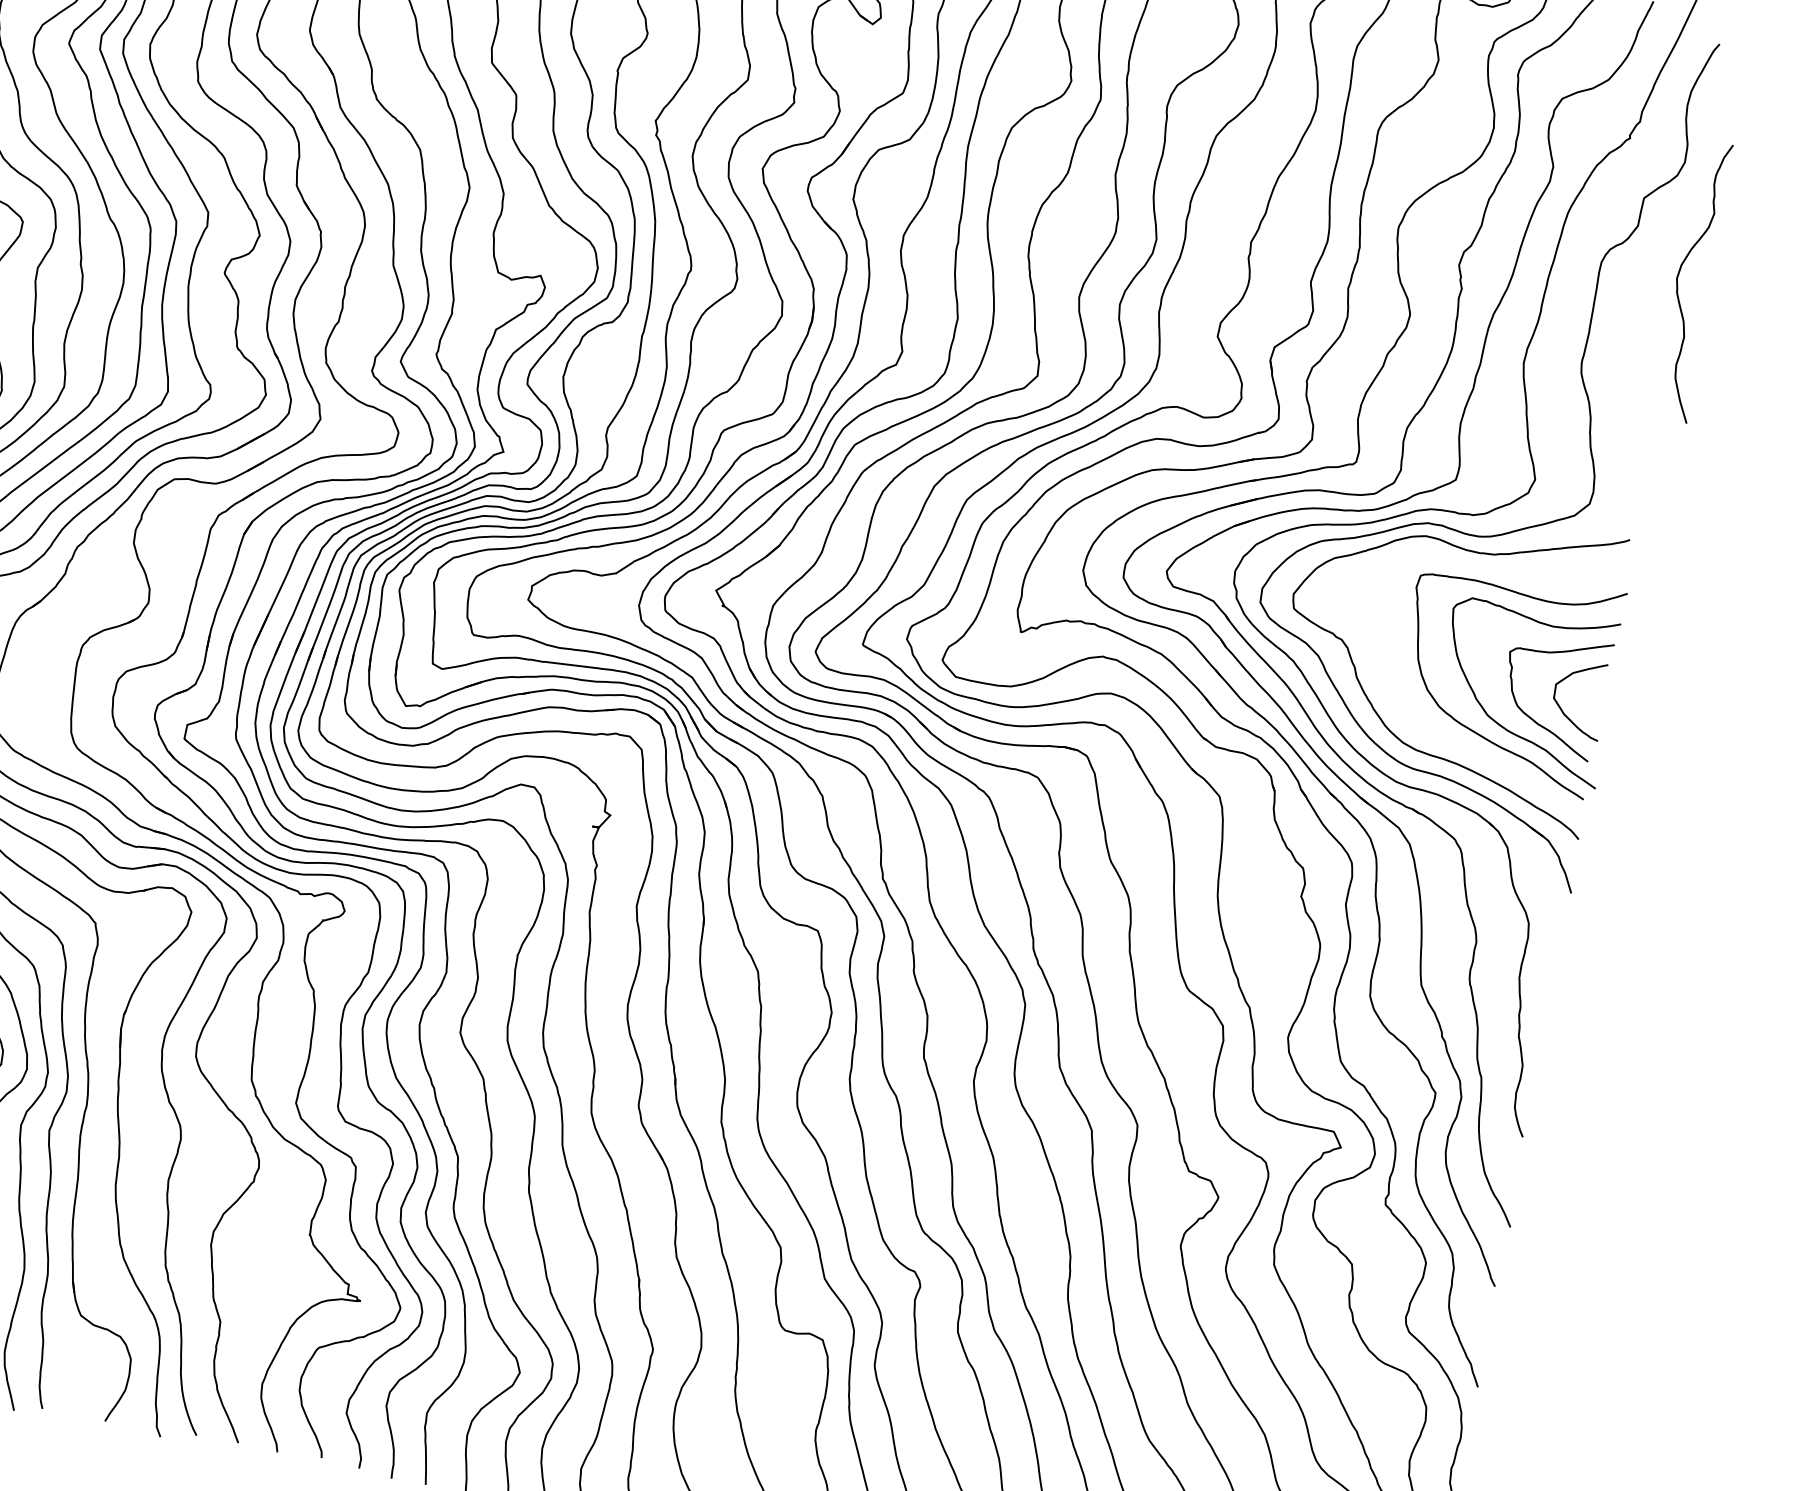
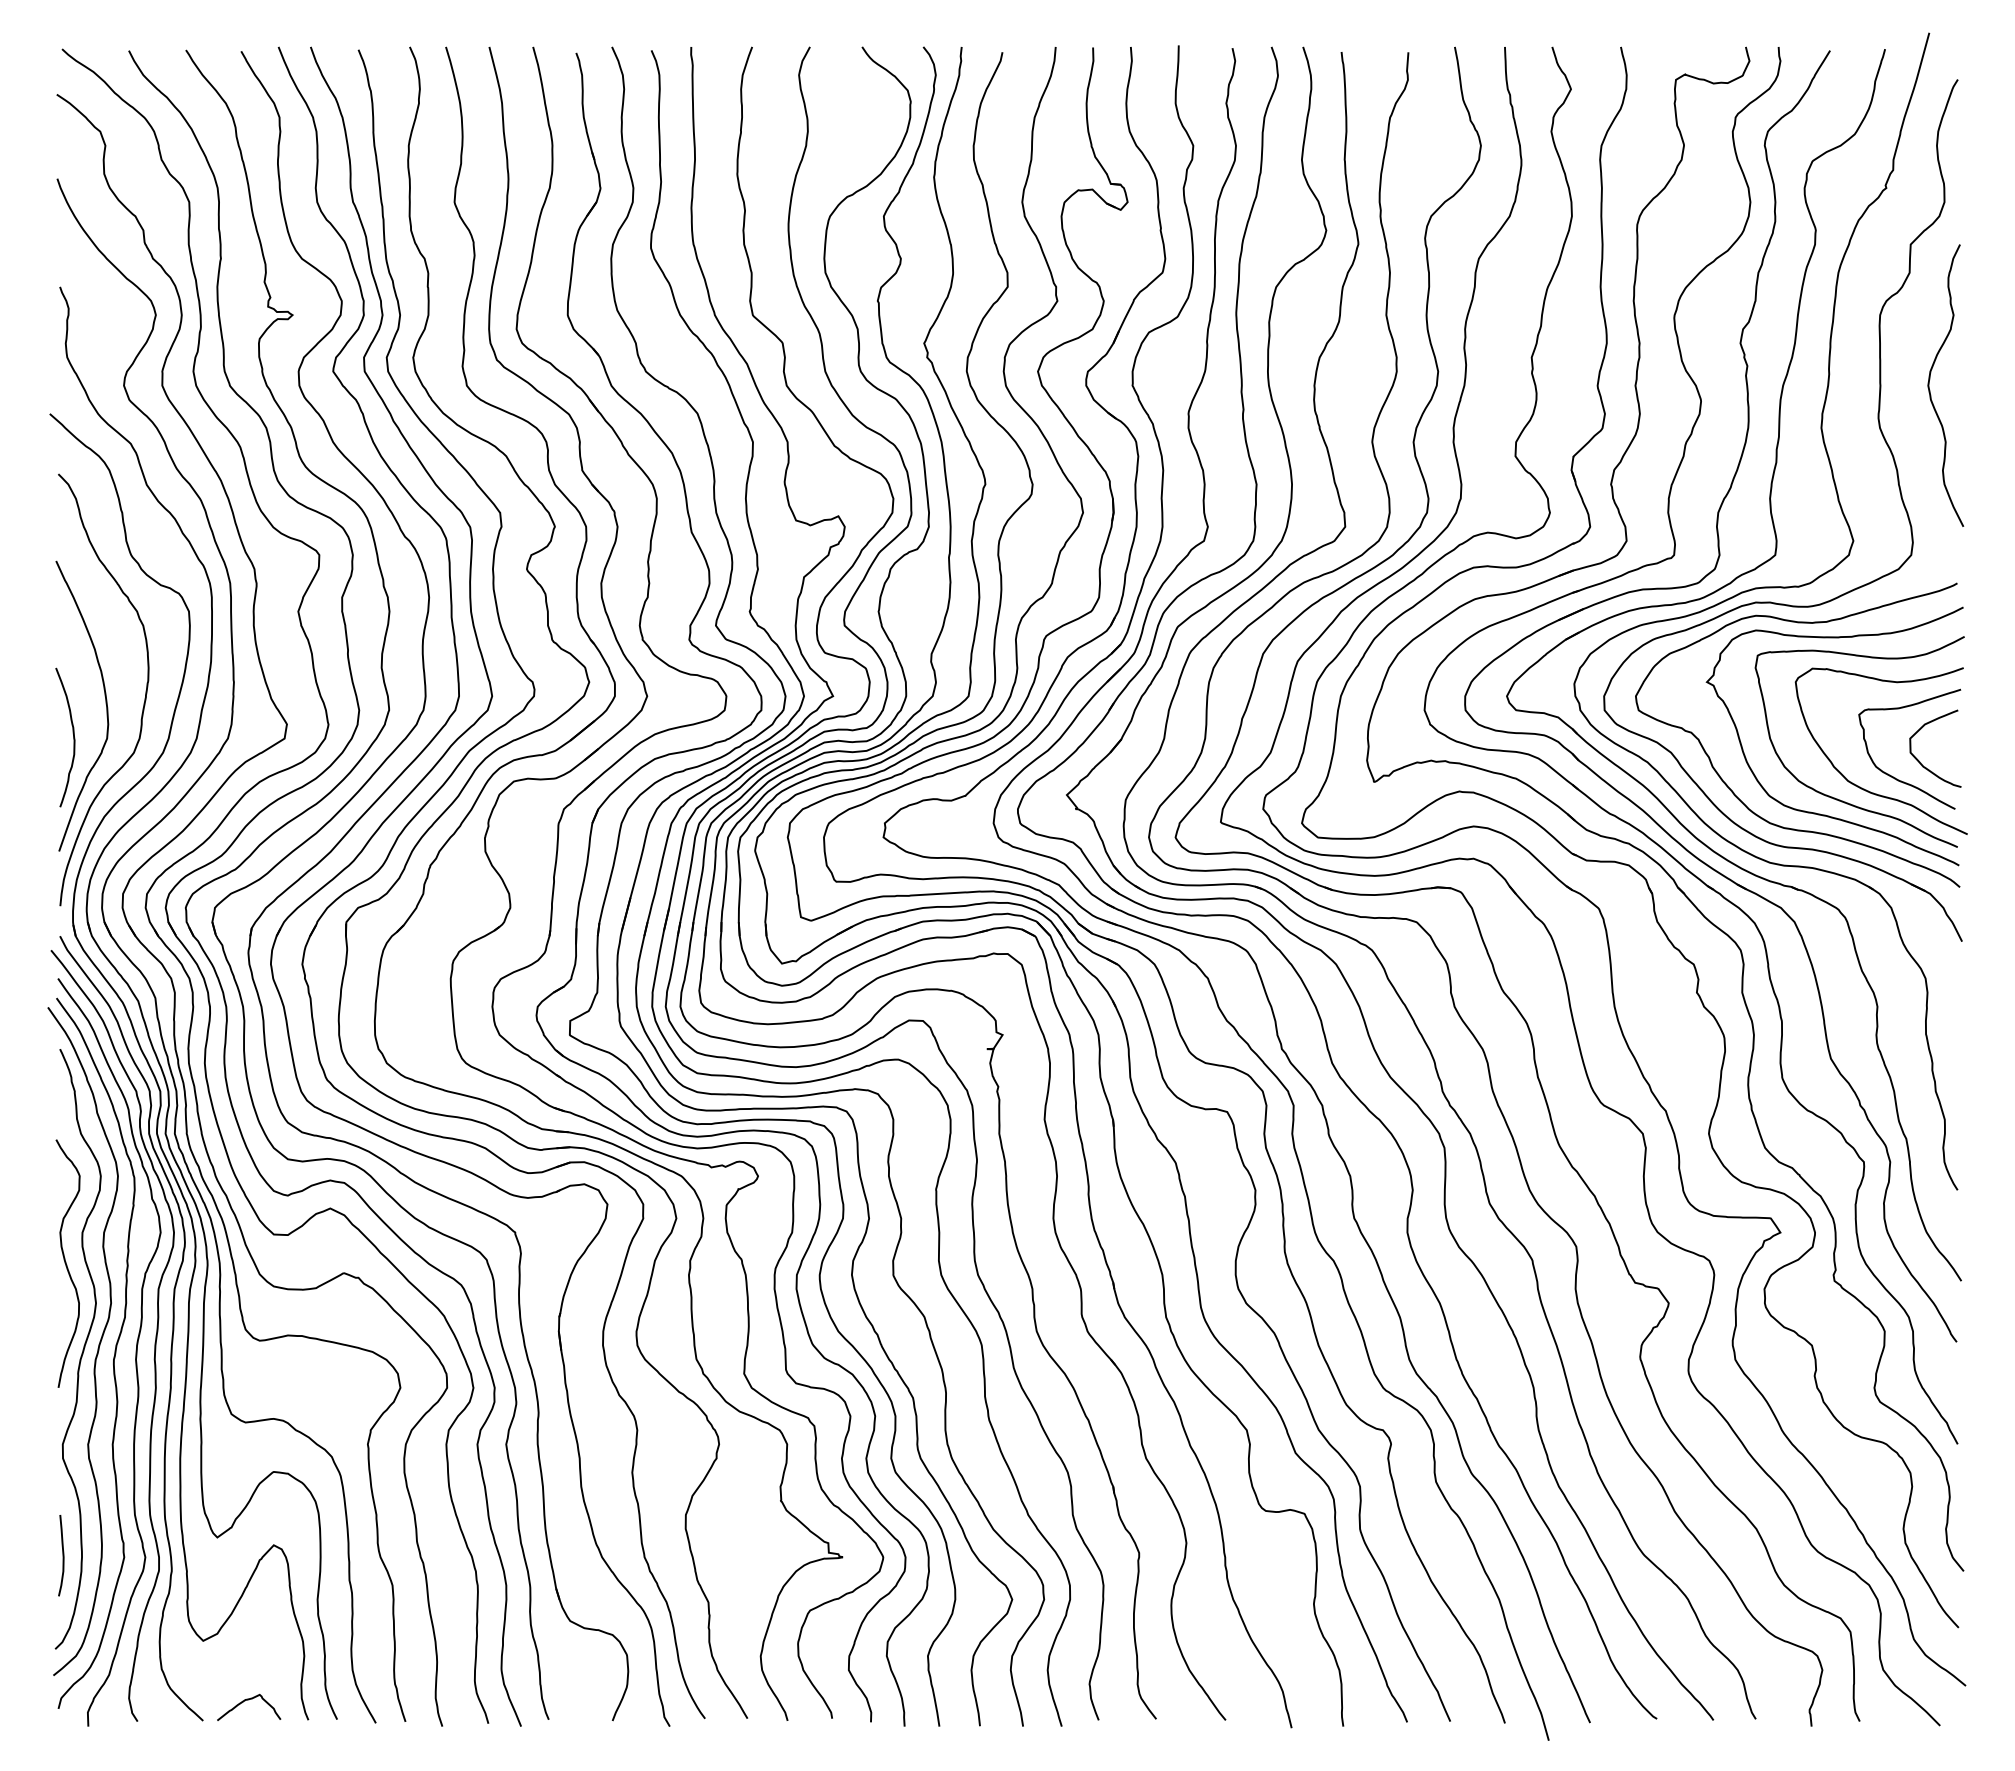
curve: (1678, 283) -> (1930, 390), moved
curve: (1454, 742) -> (1820, 813), added

